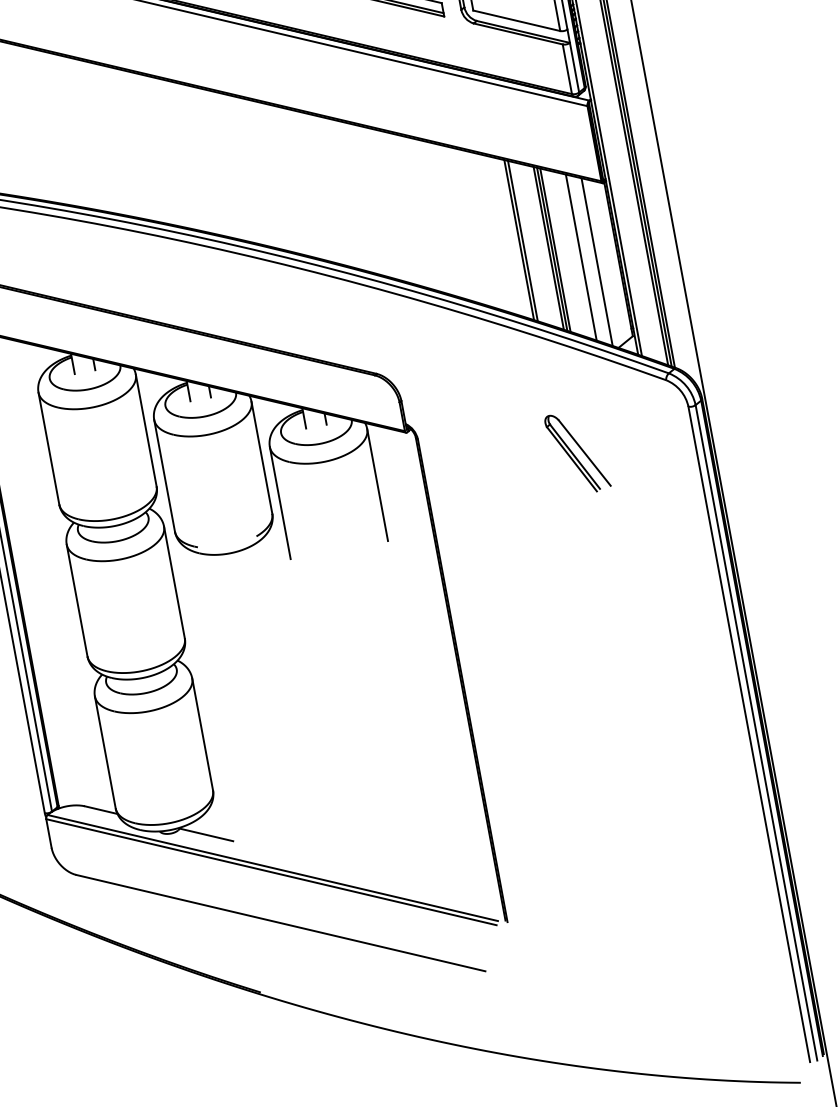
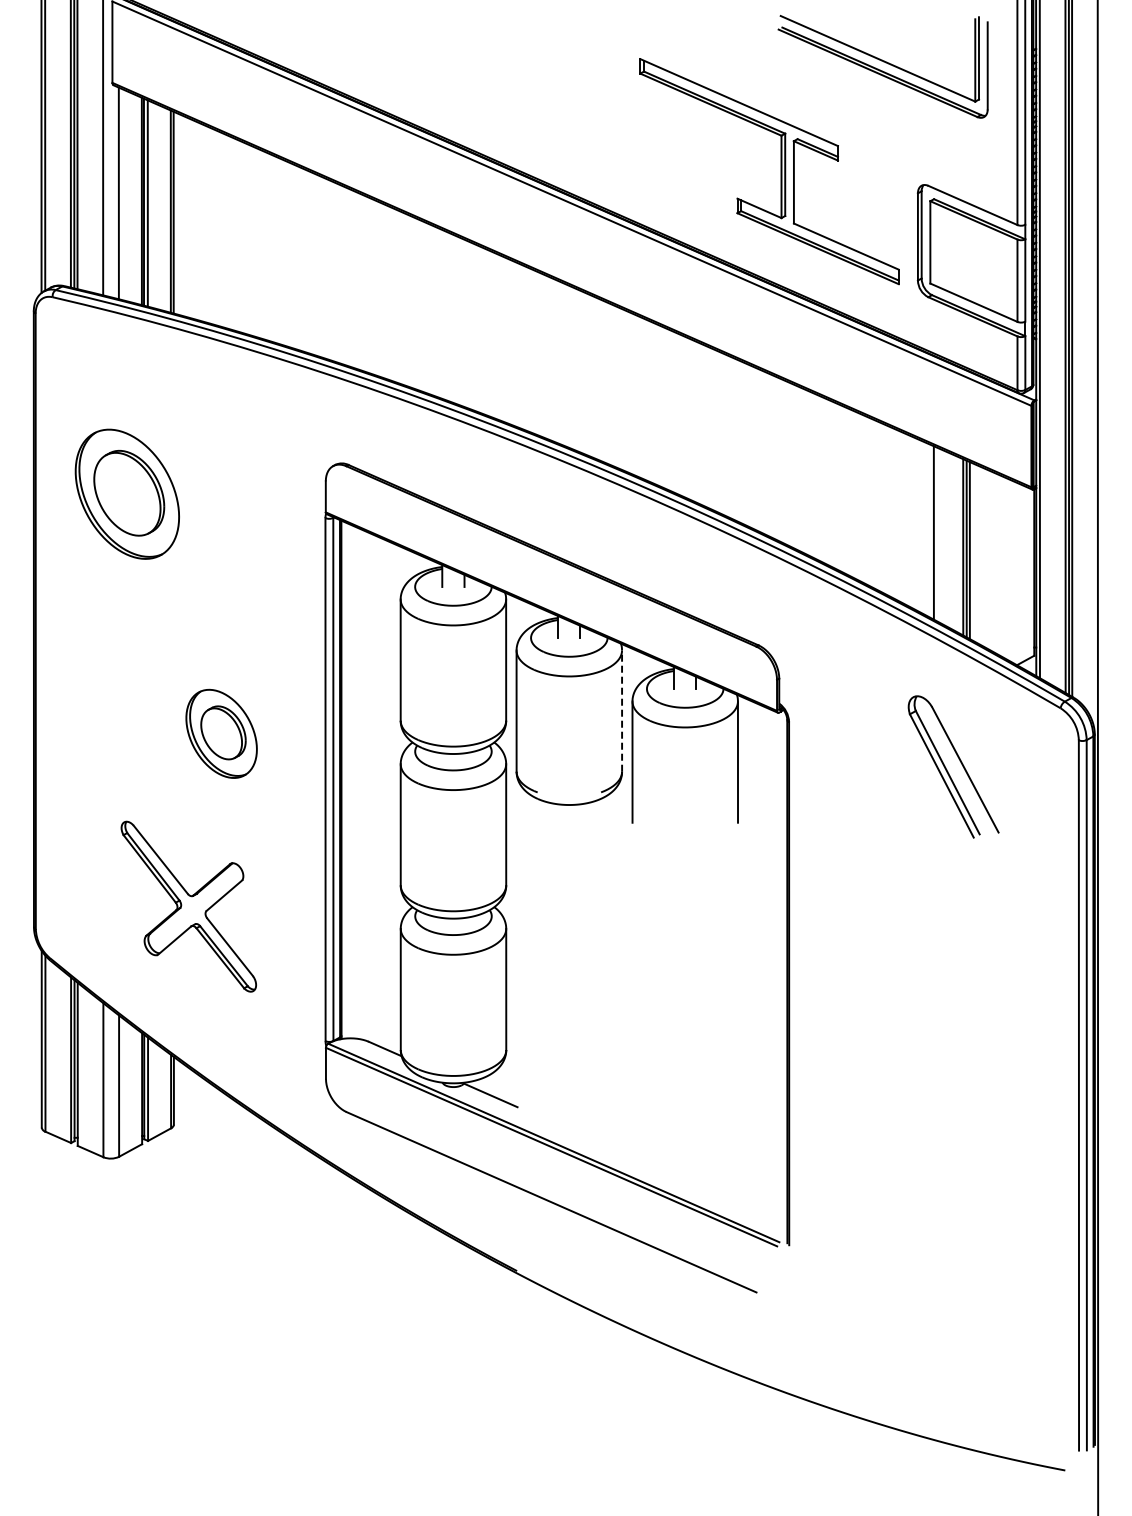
line: (522, 240) -> (937, 534), removed
line: (581, 257) -> (995, 563), removed
line: (597, 262) -> (1011, 571), removed
part: (578, 453) -> (954, 767), size x1.6
line: (262, 458) -> (622, 711), solid -> dashed

